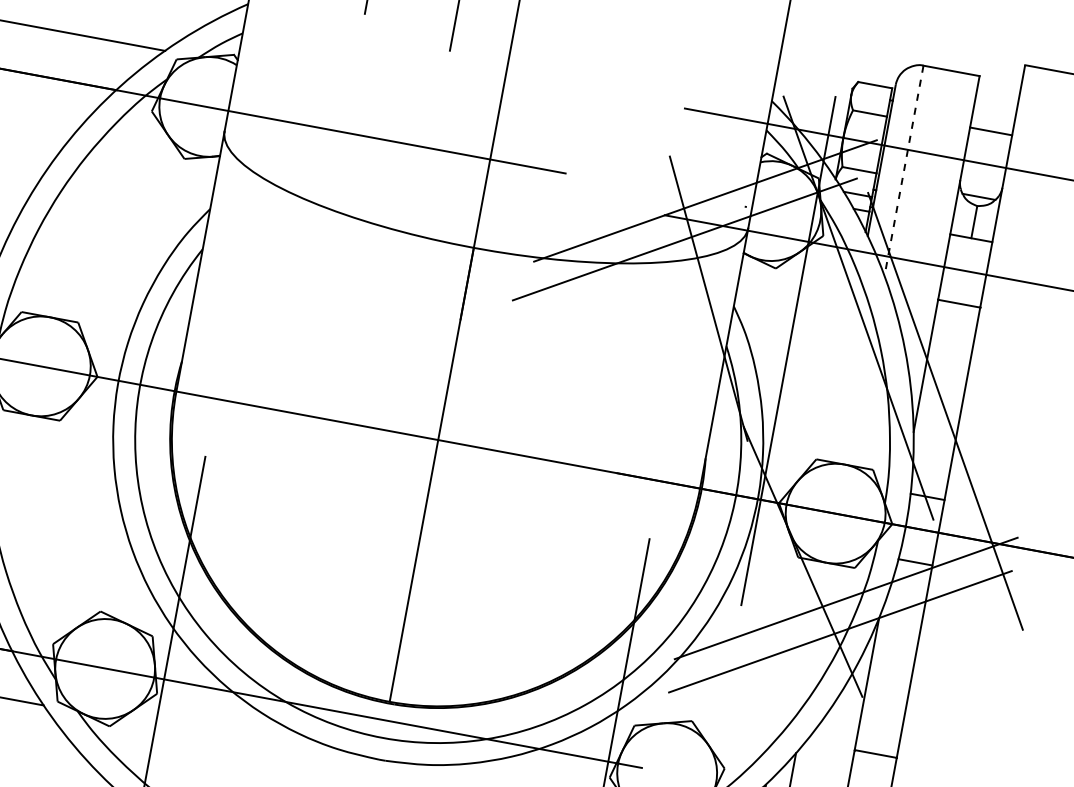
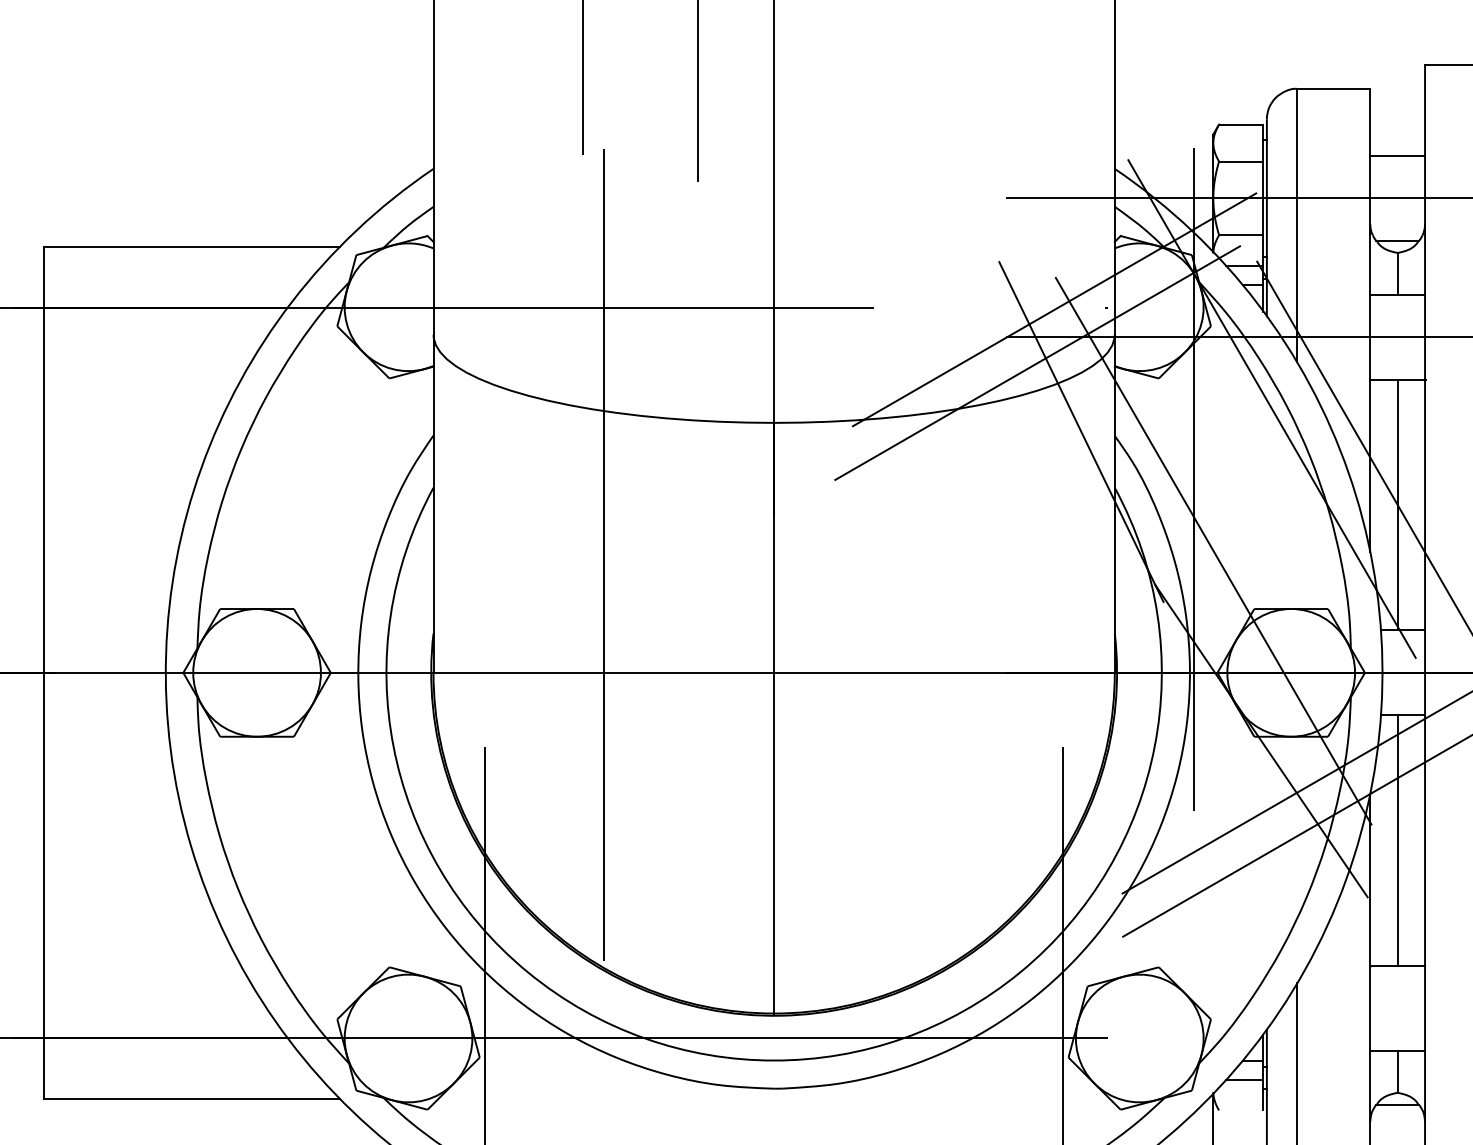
line: (904, 170) -> (1297, 225), dashed -> solid
line: (323, 324) -> (603, 554), added
line: (941, 399) -> (1397, 504), added
line: (793, 409) -> (1213, 551), added
line: (893, 657) -> (1397, 840), added

